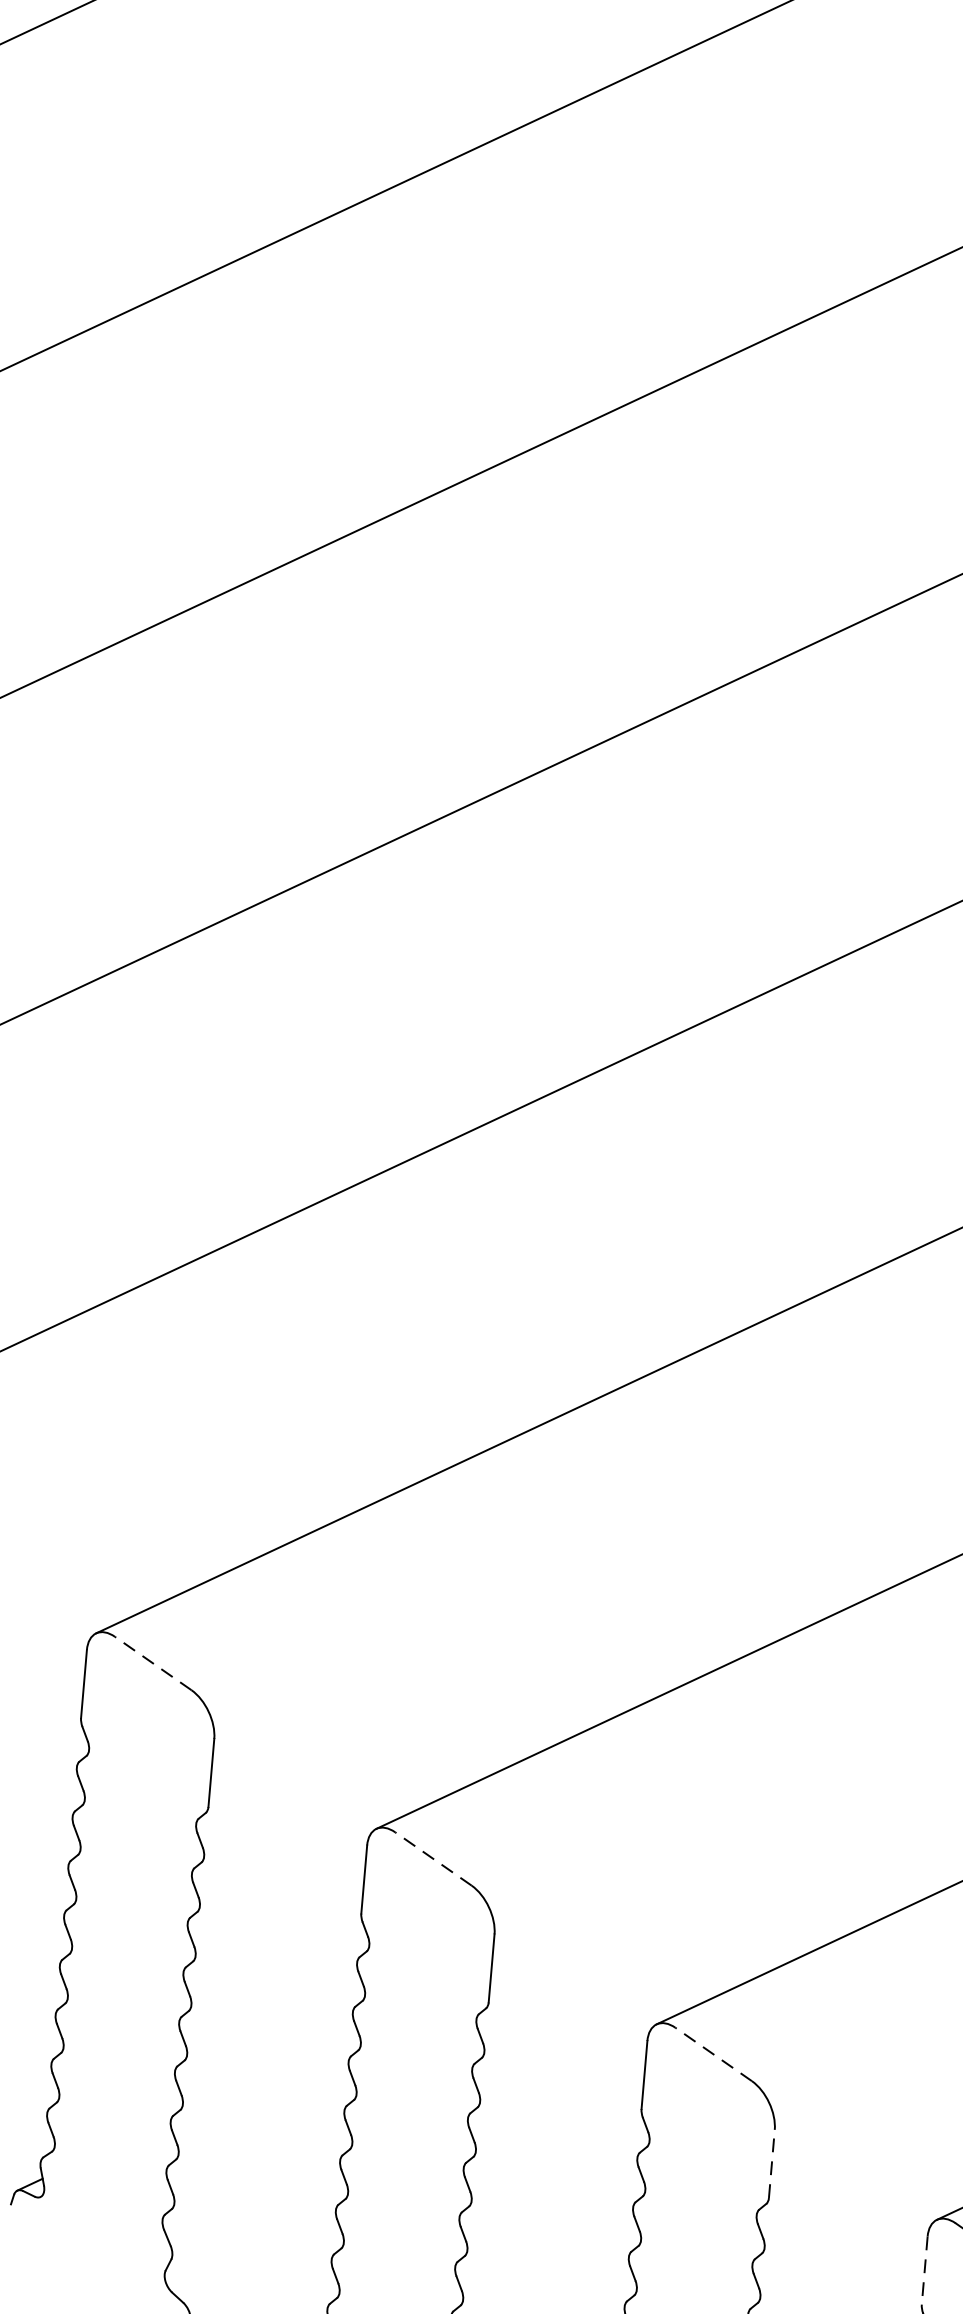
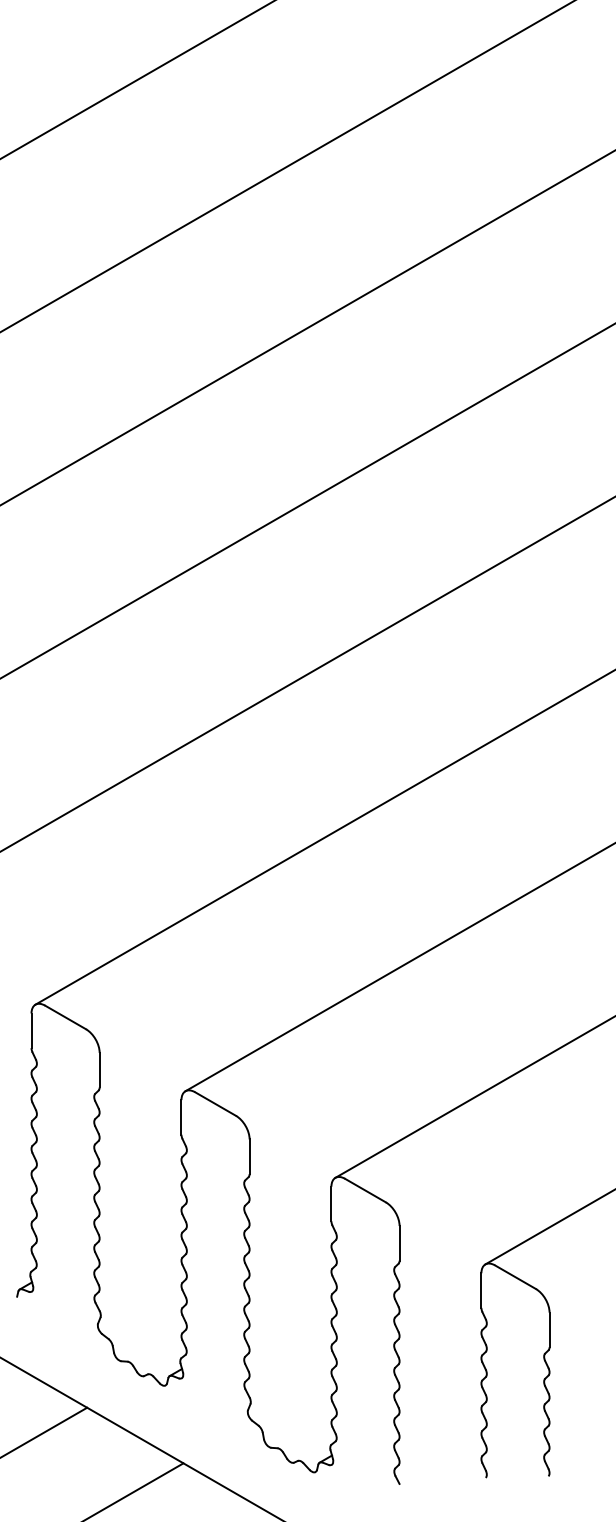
line: (153, 1663) -> (65, 1017), dashed -> solid
line: (433, 1859) -> (215, 1104), dashed -> solid
line: (713, 2054) -> (365, 1190), dashed -> solid
line: (771, 2162) -> (399, 1242), dashed -> solid
line: (924, 2272) -> (481, 1291), dashed -> solid

